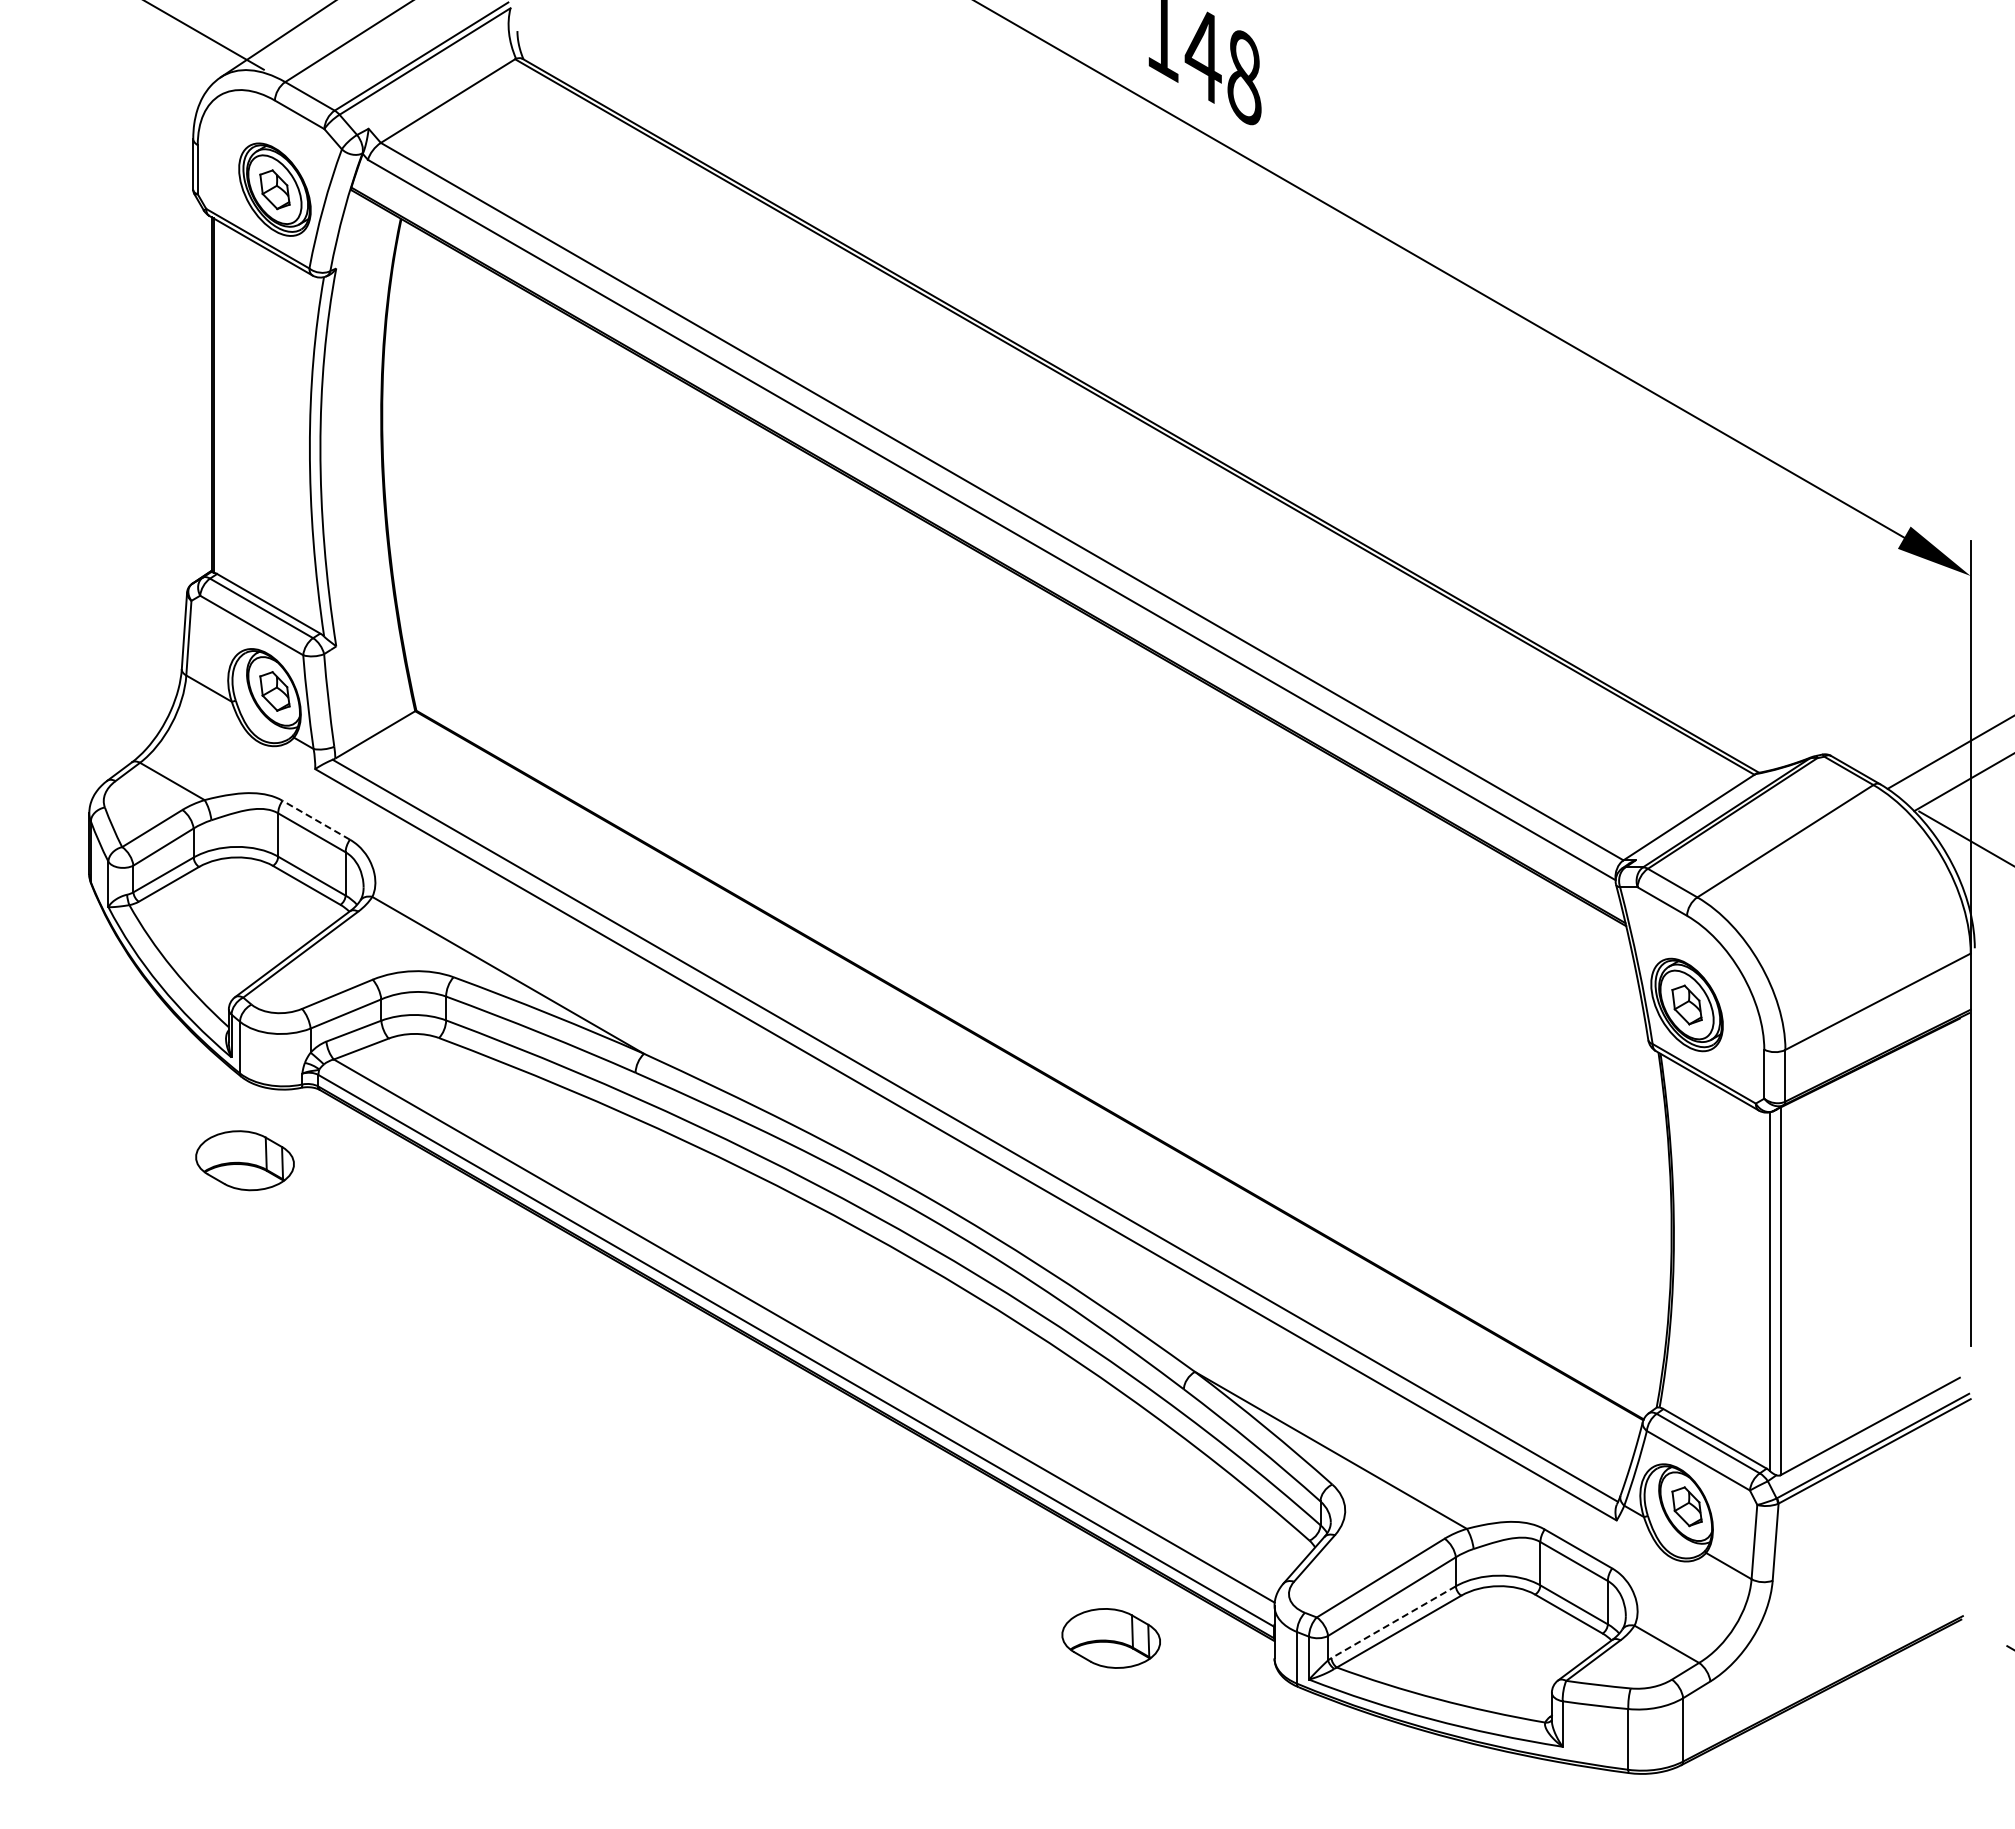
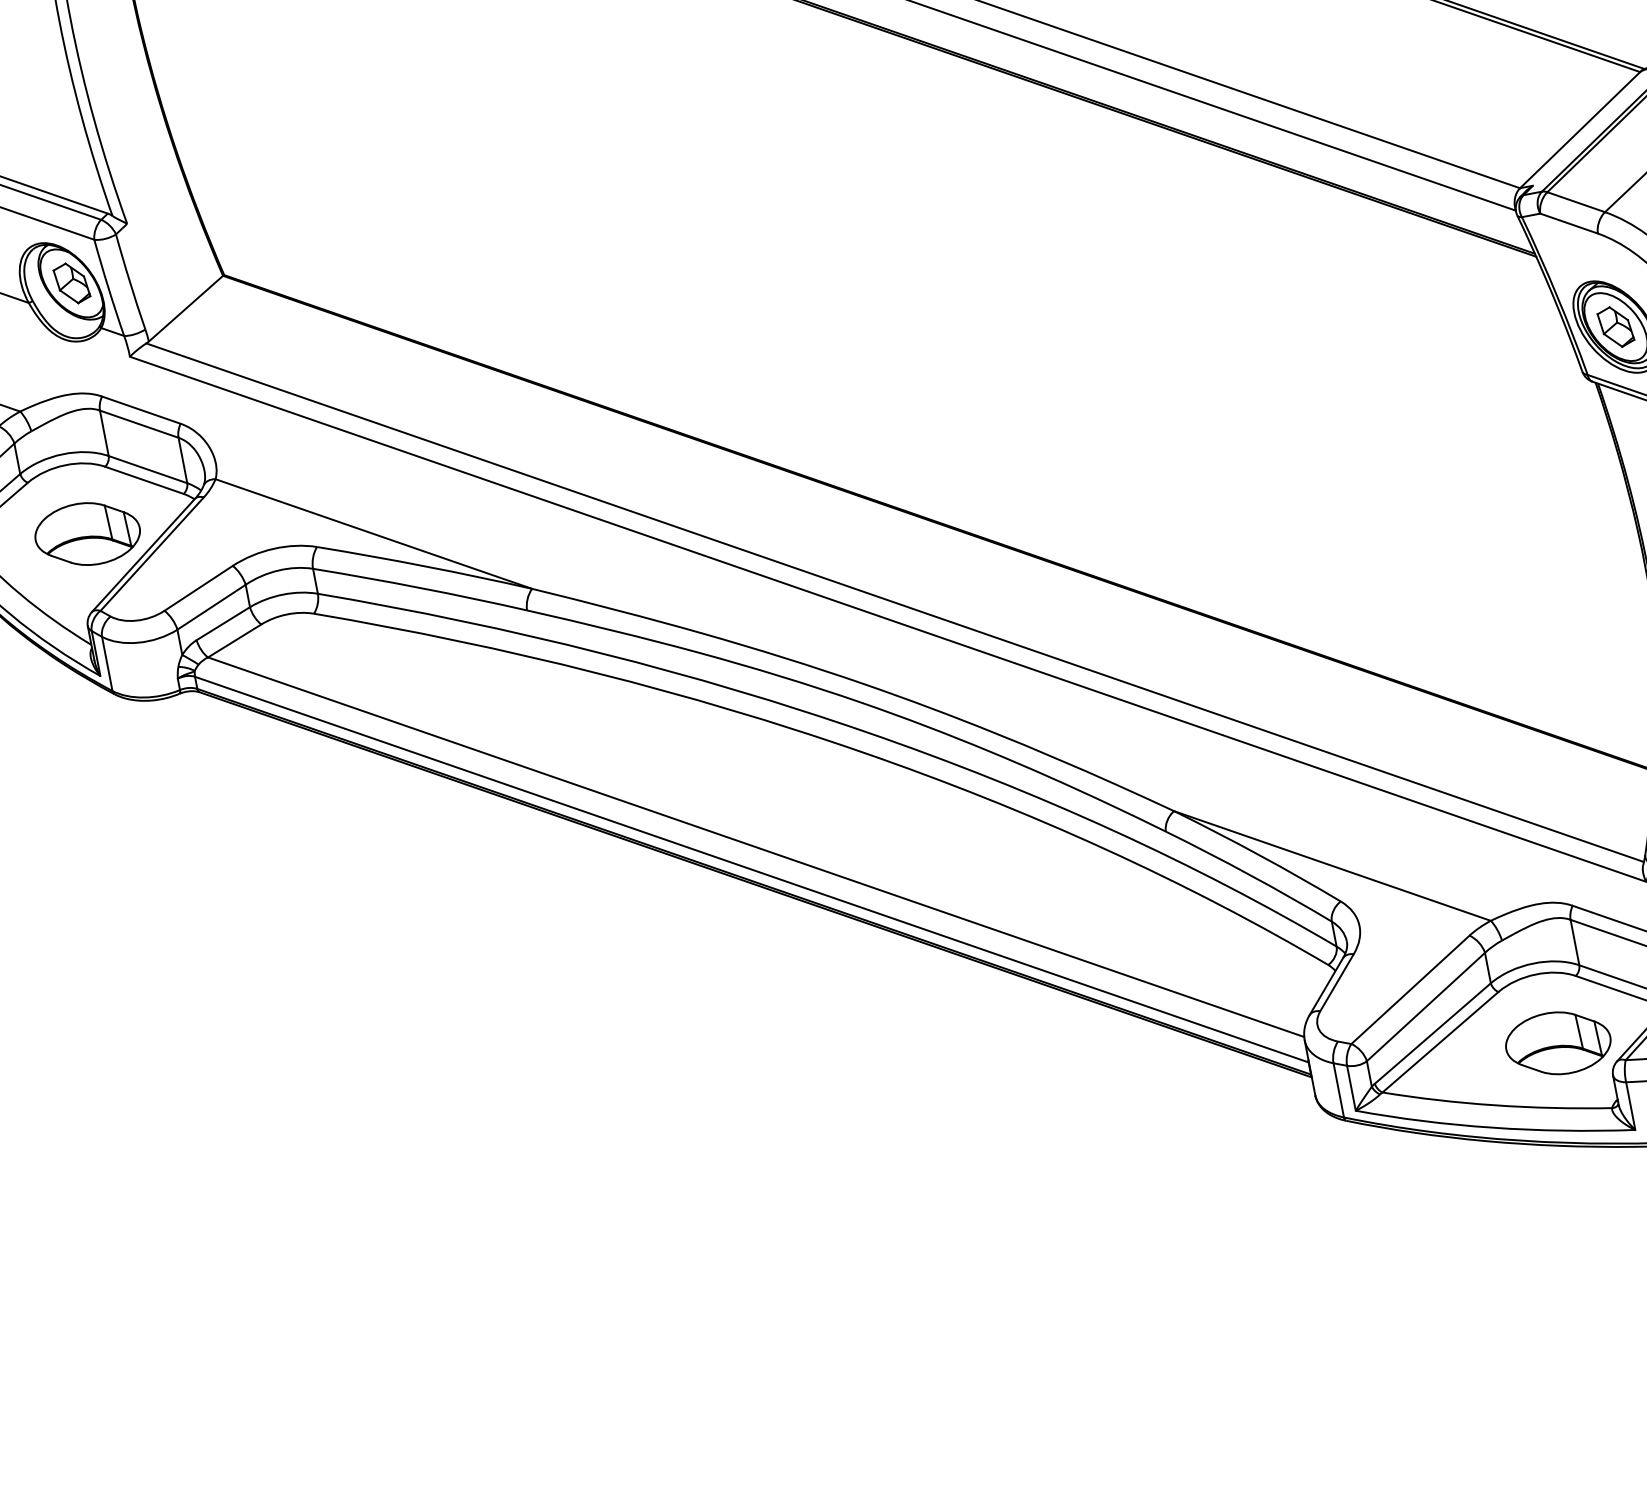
line: (316, 820) -> (141, 410), dashed -> solid
part: (244, 1160) -> (87, 533), moved
line: (1393, 1622) -> (1432, 1033), dashed -> solid
part: (1110, 1638) -> (1557, 1043), moved

